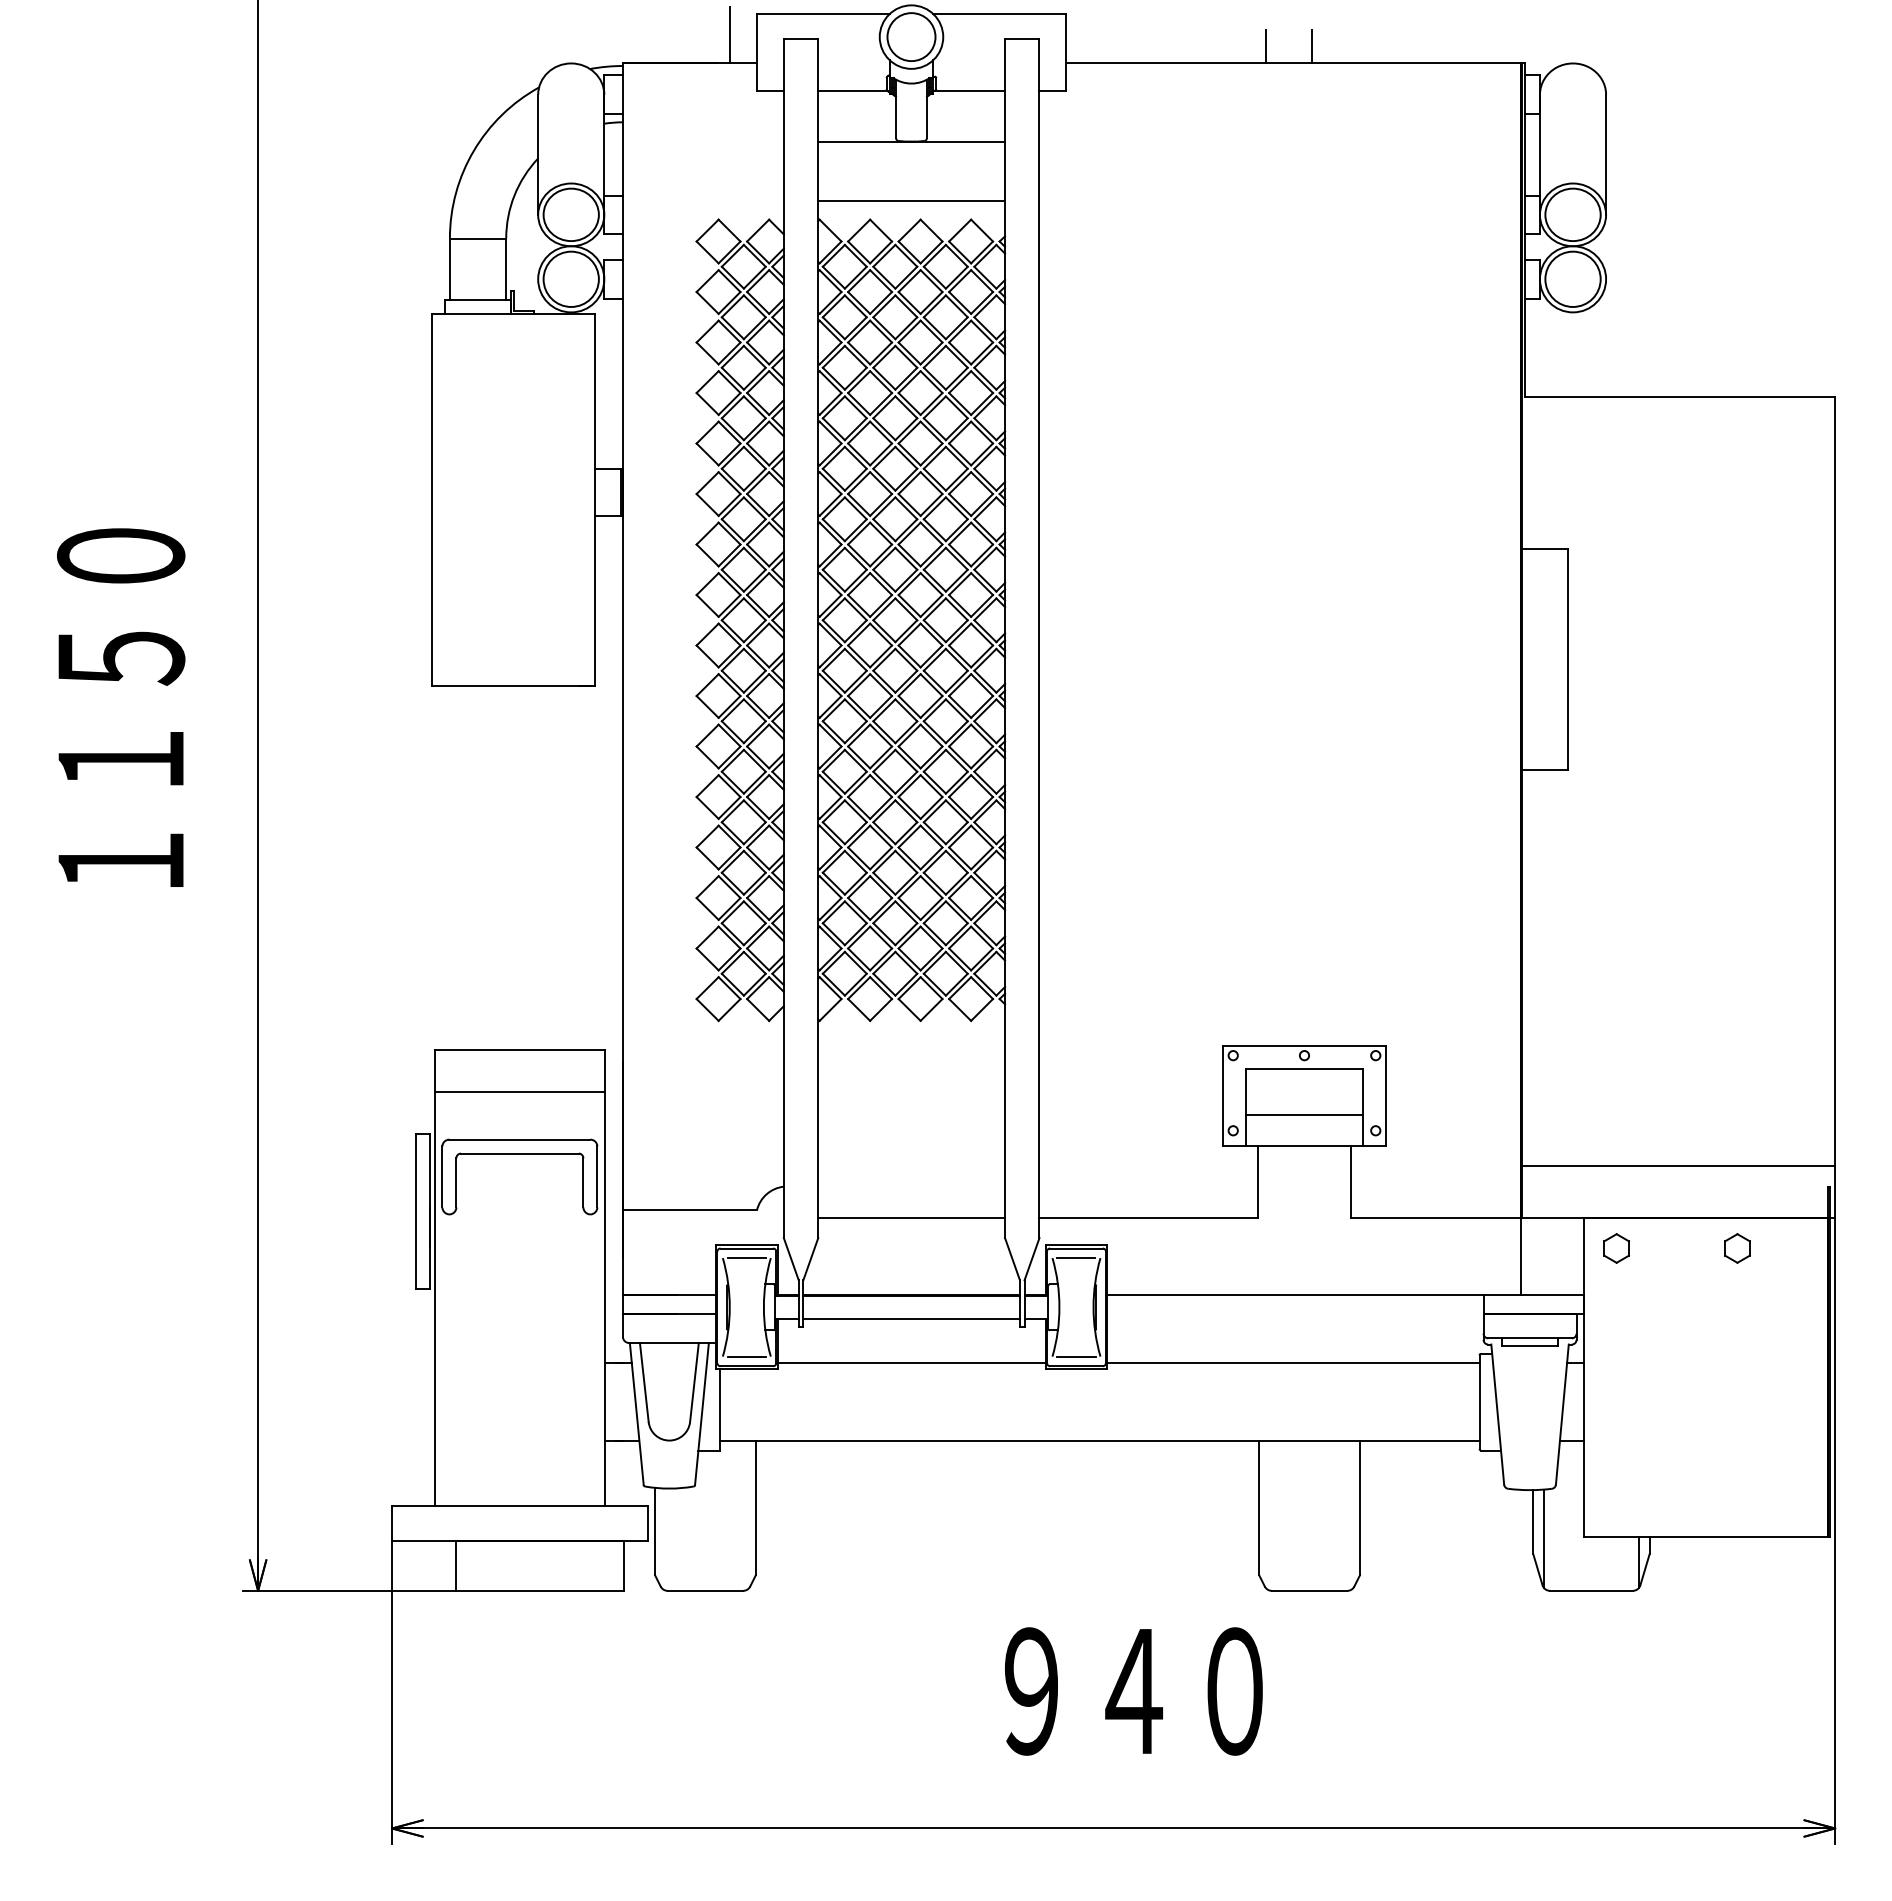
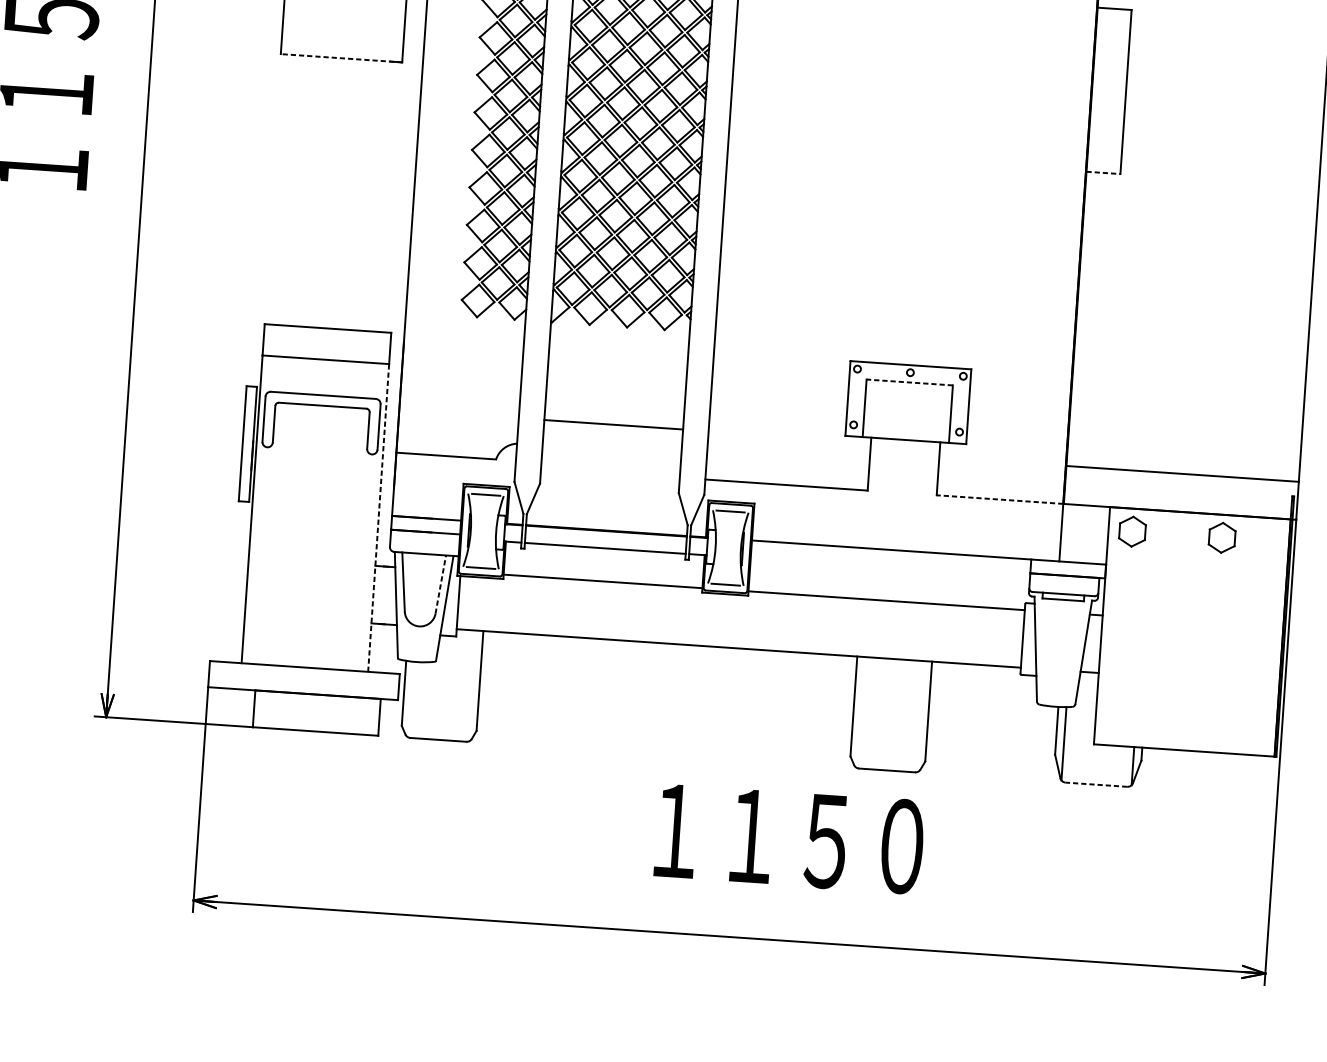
line: (513, 686) -> (341, 58), solid -> dashed
line: (1545, 770) -> (1103, 173), solid -> dashed
line: (1304, 1068) -> (909, 382), solid -> dashed
line: (1304, 1115) -> (907, 417), removed
line: (911, 1217) -> (613, 424), moved
line: (1435, 1217) -> (999, 499), solid -> dashed
part: (1616, 1248) -> (1132, 531), size x1.4
part: (1737, 1248) -> (1222, 537), size x1.4
line: (605, 1298) -> (378, 517), solid -> dashed
line: (694, 1382) -> (440, 584), solid -> dashed
line: (1590, 1590) -> (1095, 784), solid -> dashed
text: (1184, 1691) -> (789, 838), ９４０ -> １１５０

